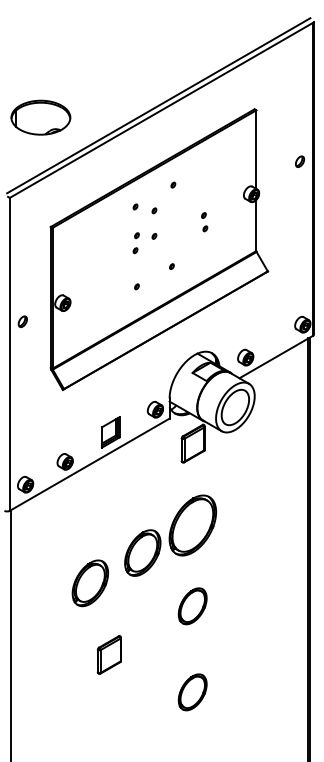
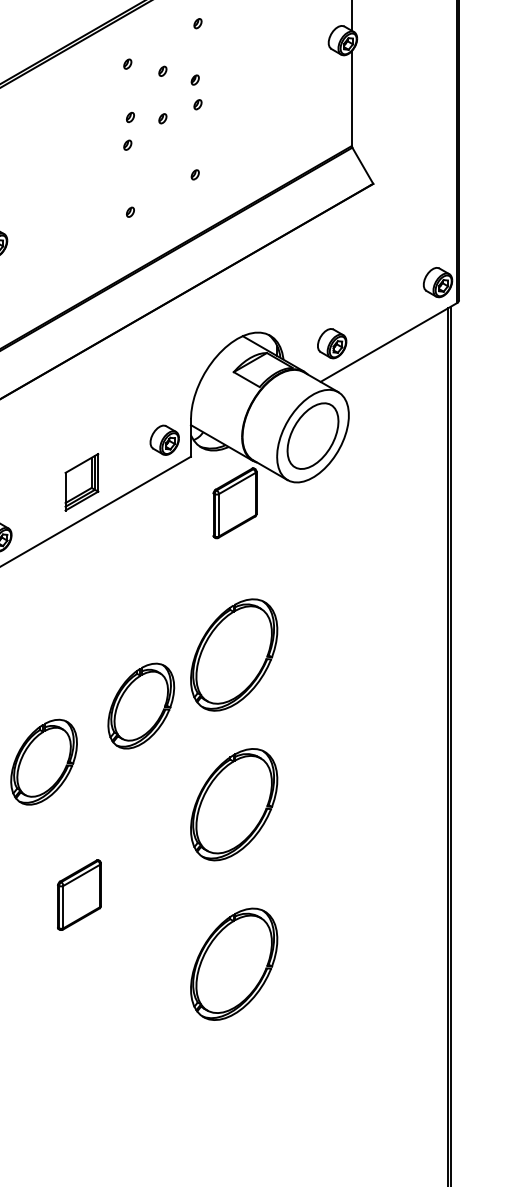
part: (204, 222) -> (196, 92), moved
part: (192, 606) -> (233, 805), size x1.67
part: (192, 692) -> (233, 964), size x1.67

